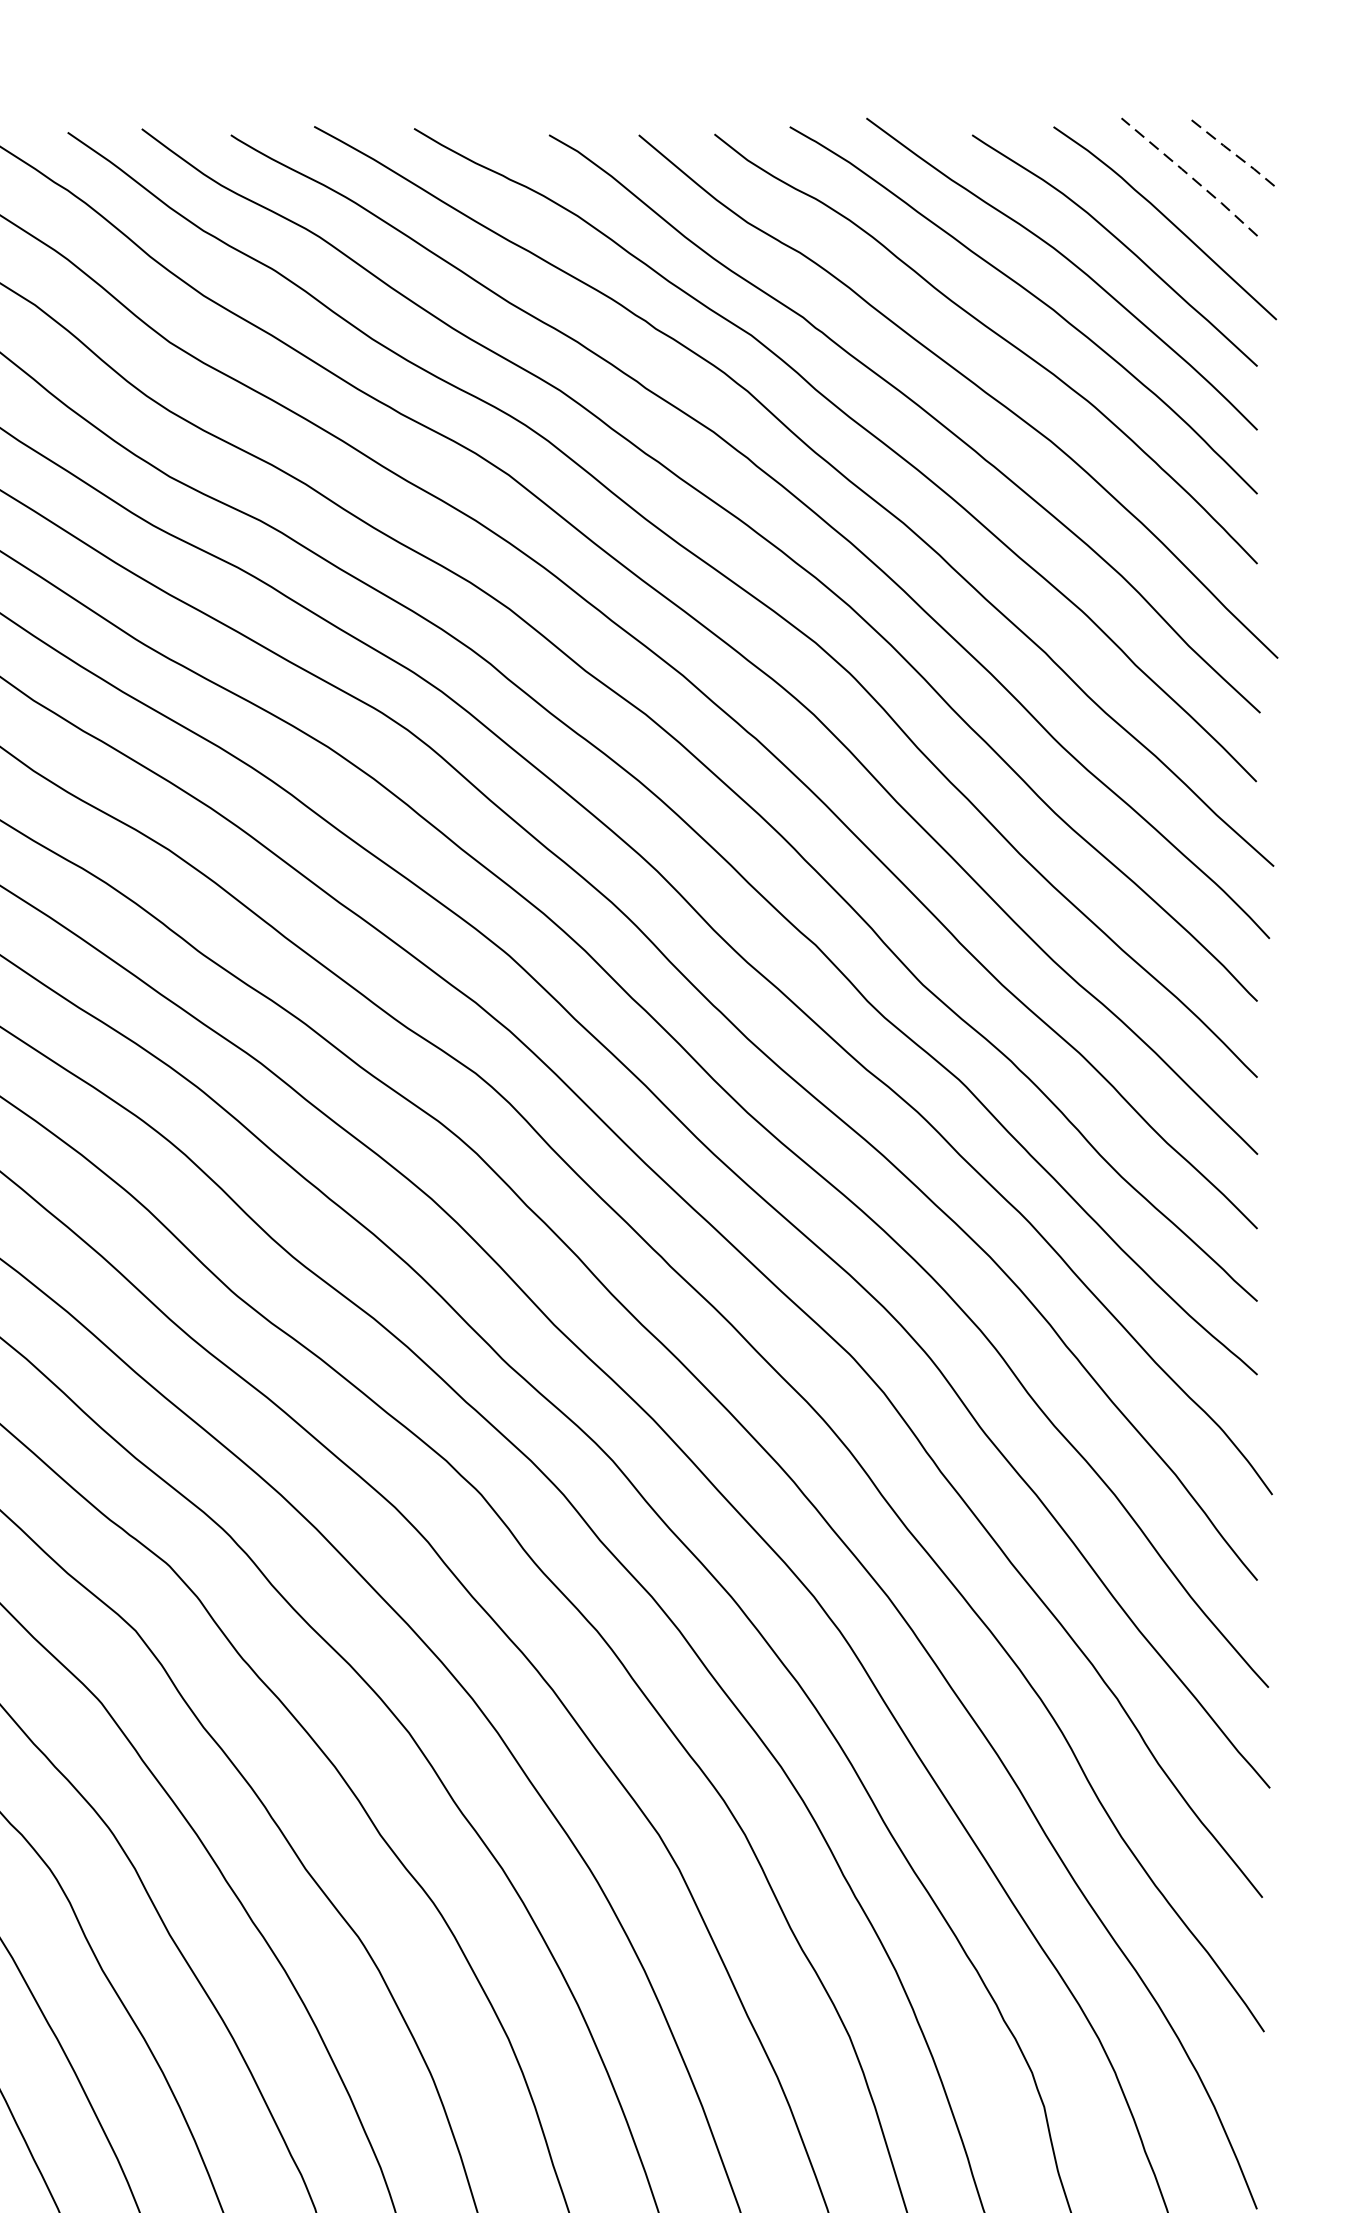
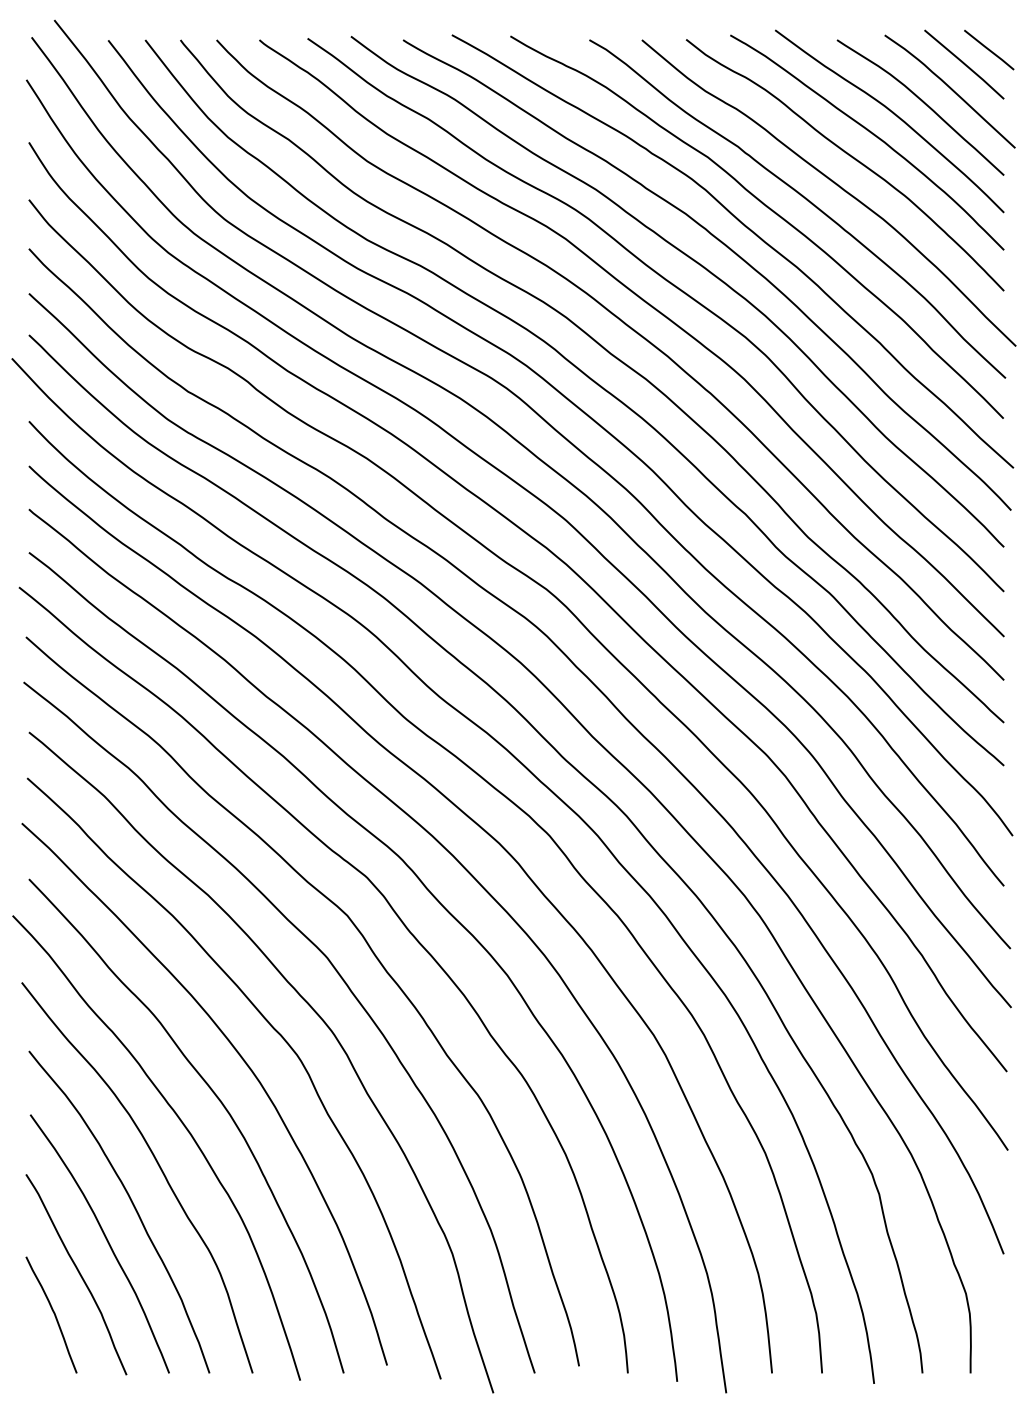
line: (1230, 151) -> (988, 49), dashed -> solid
line: (1189, 175) -> (964, 63), dashed -> solid

